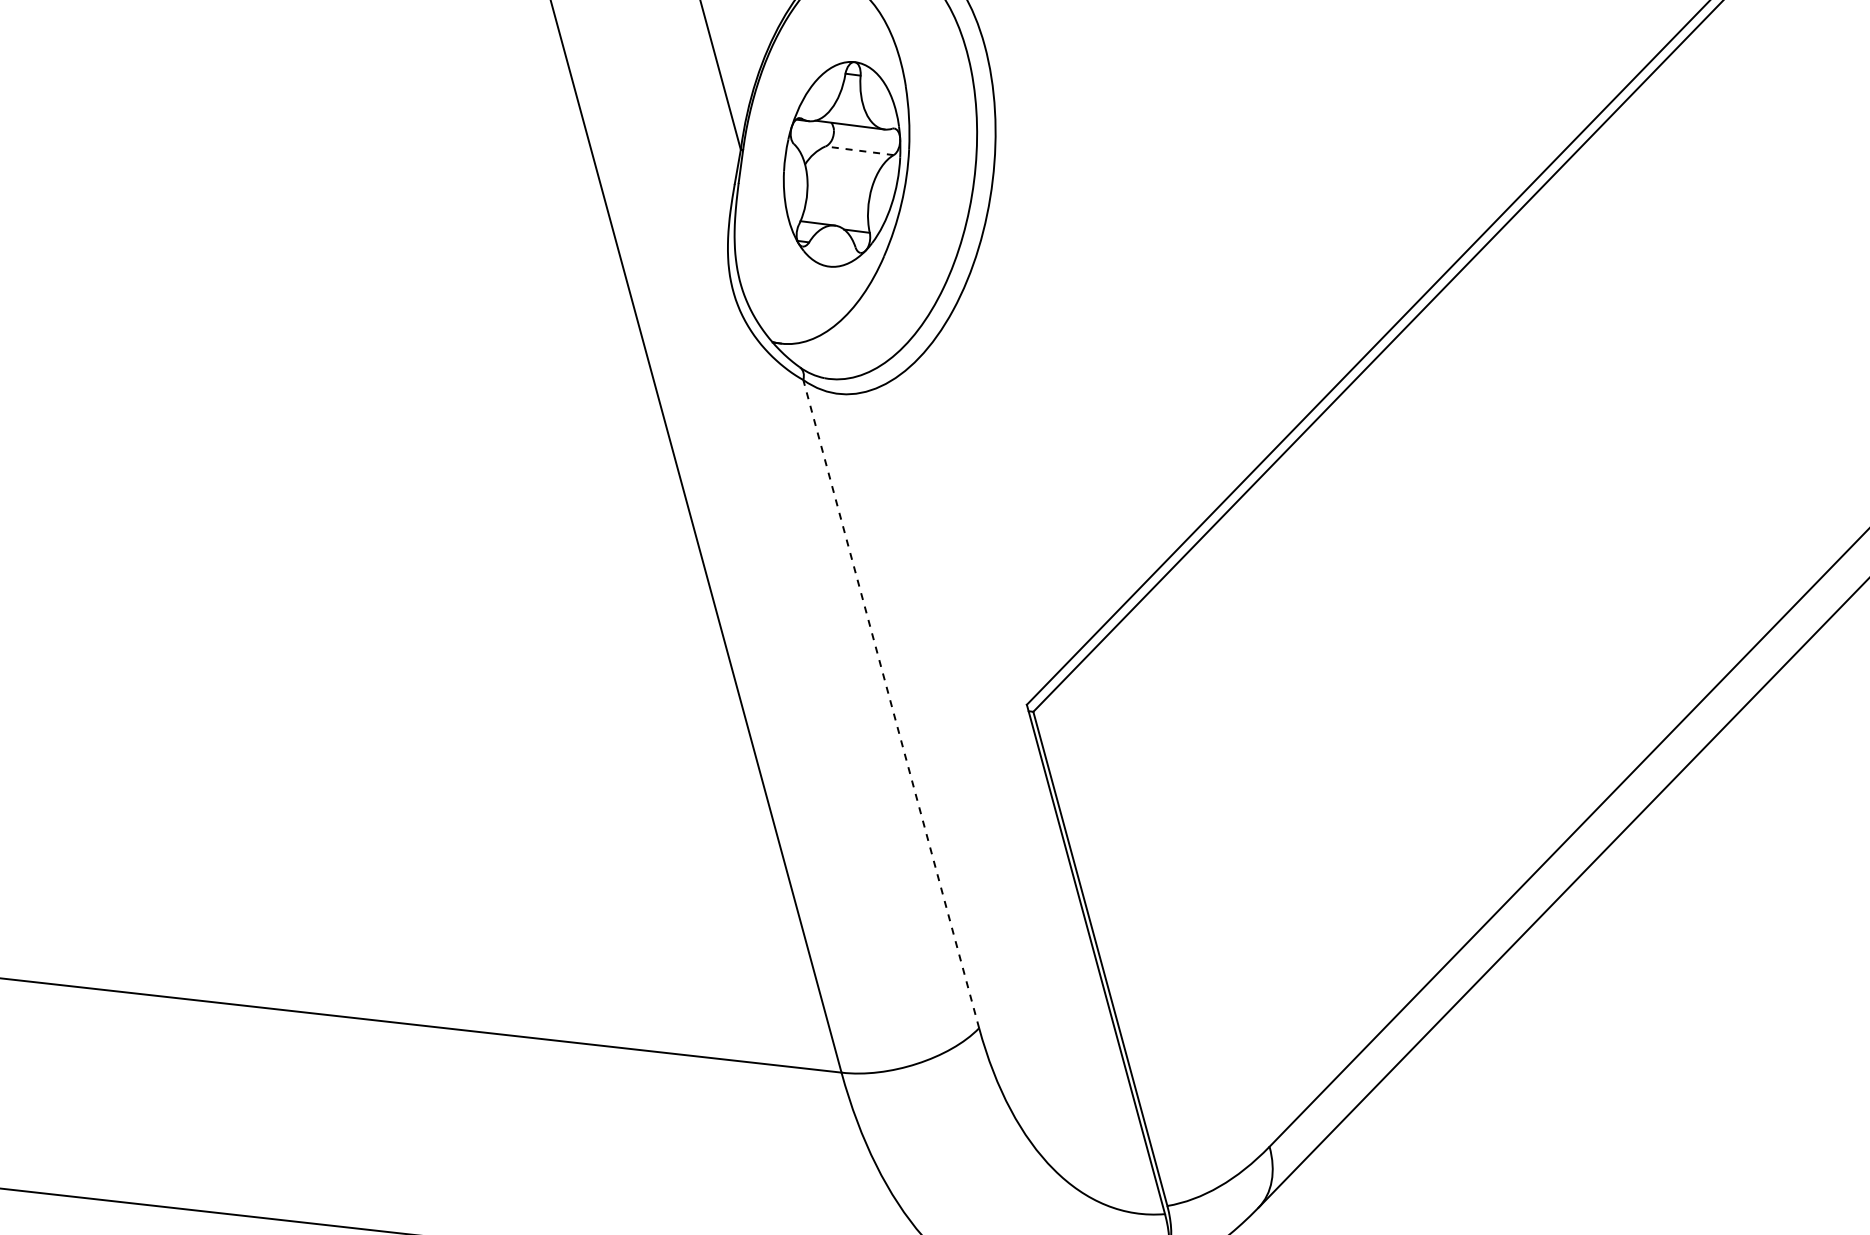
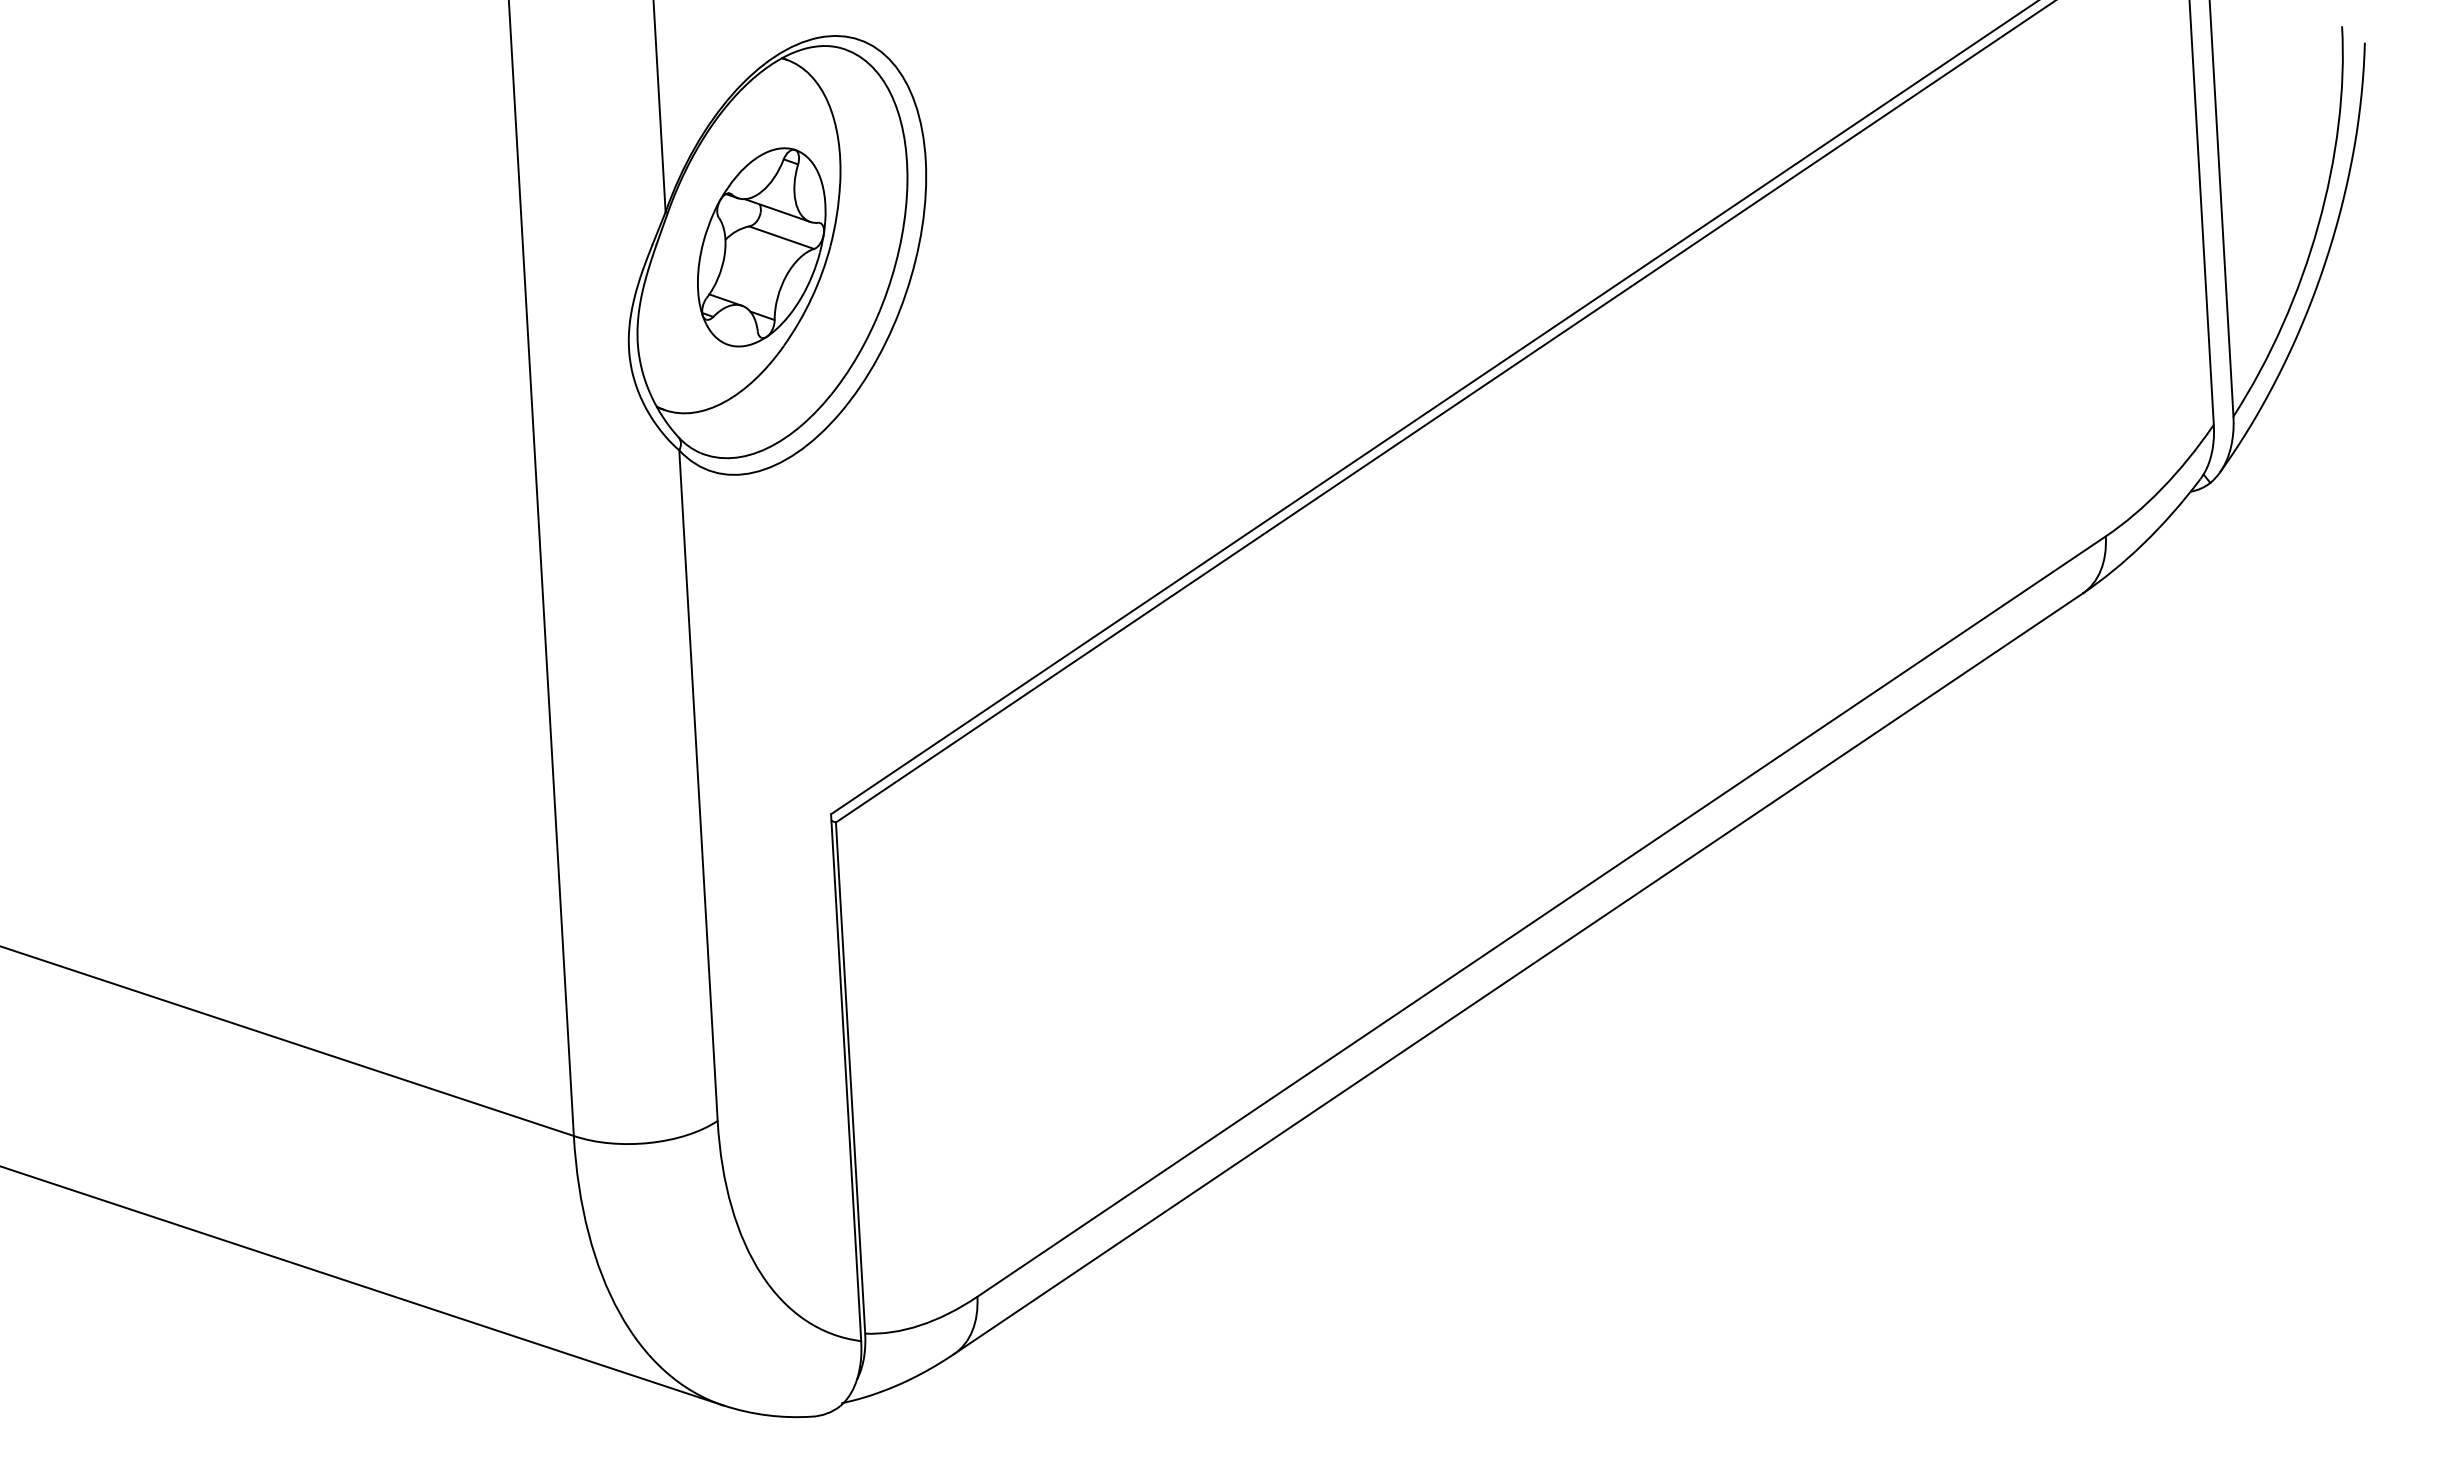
line: (859, 150) -> (781, 237), dashed -> solid
line: (891, 703) -> (698, 785), dashed -> solid

